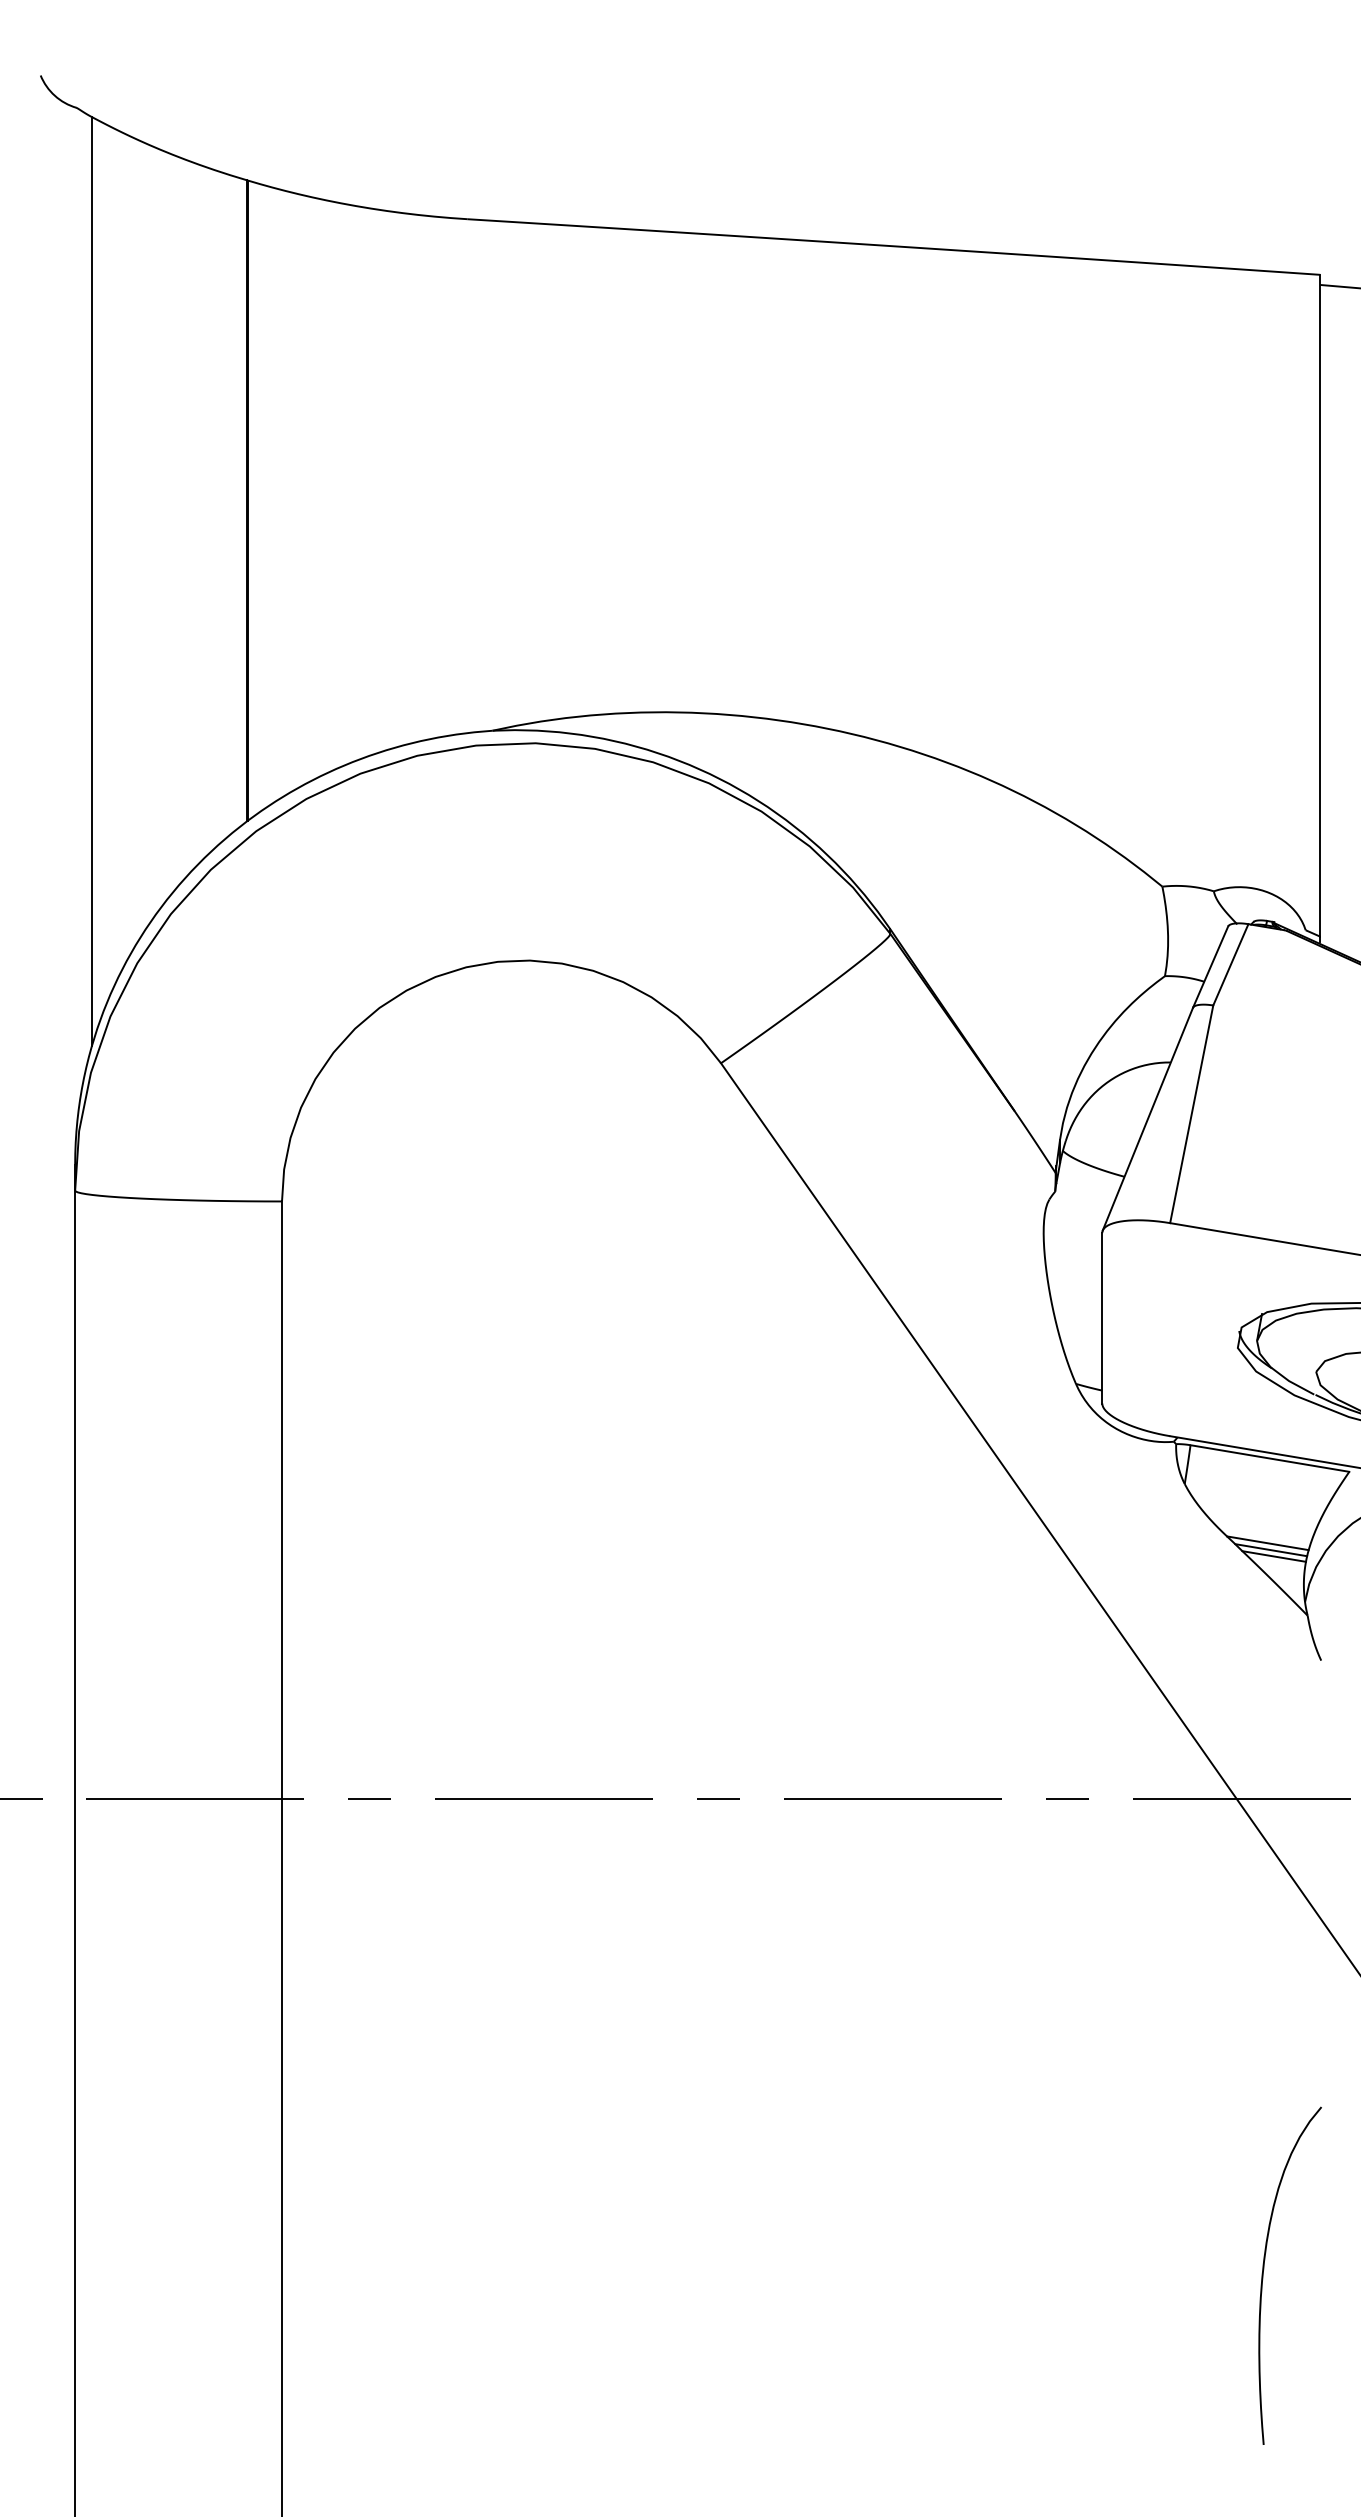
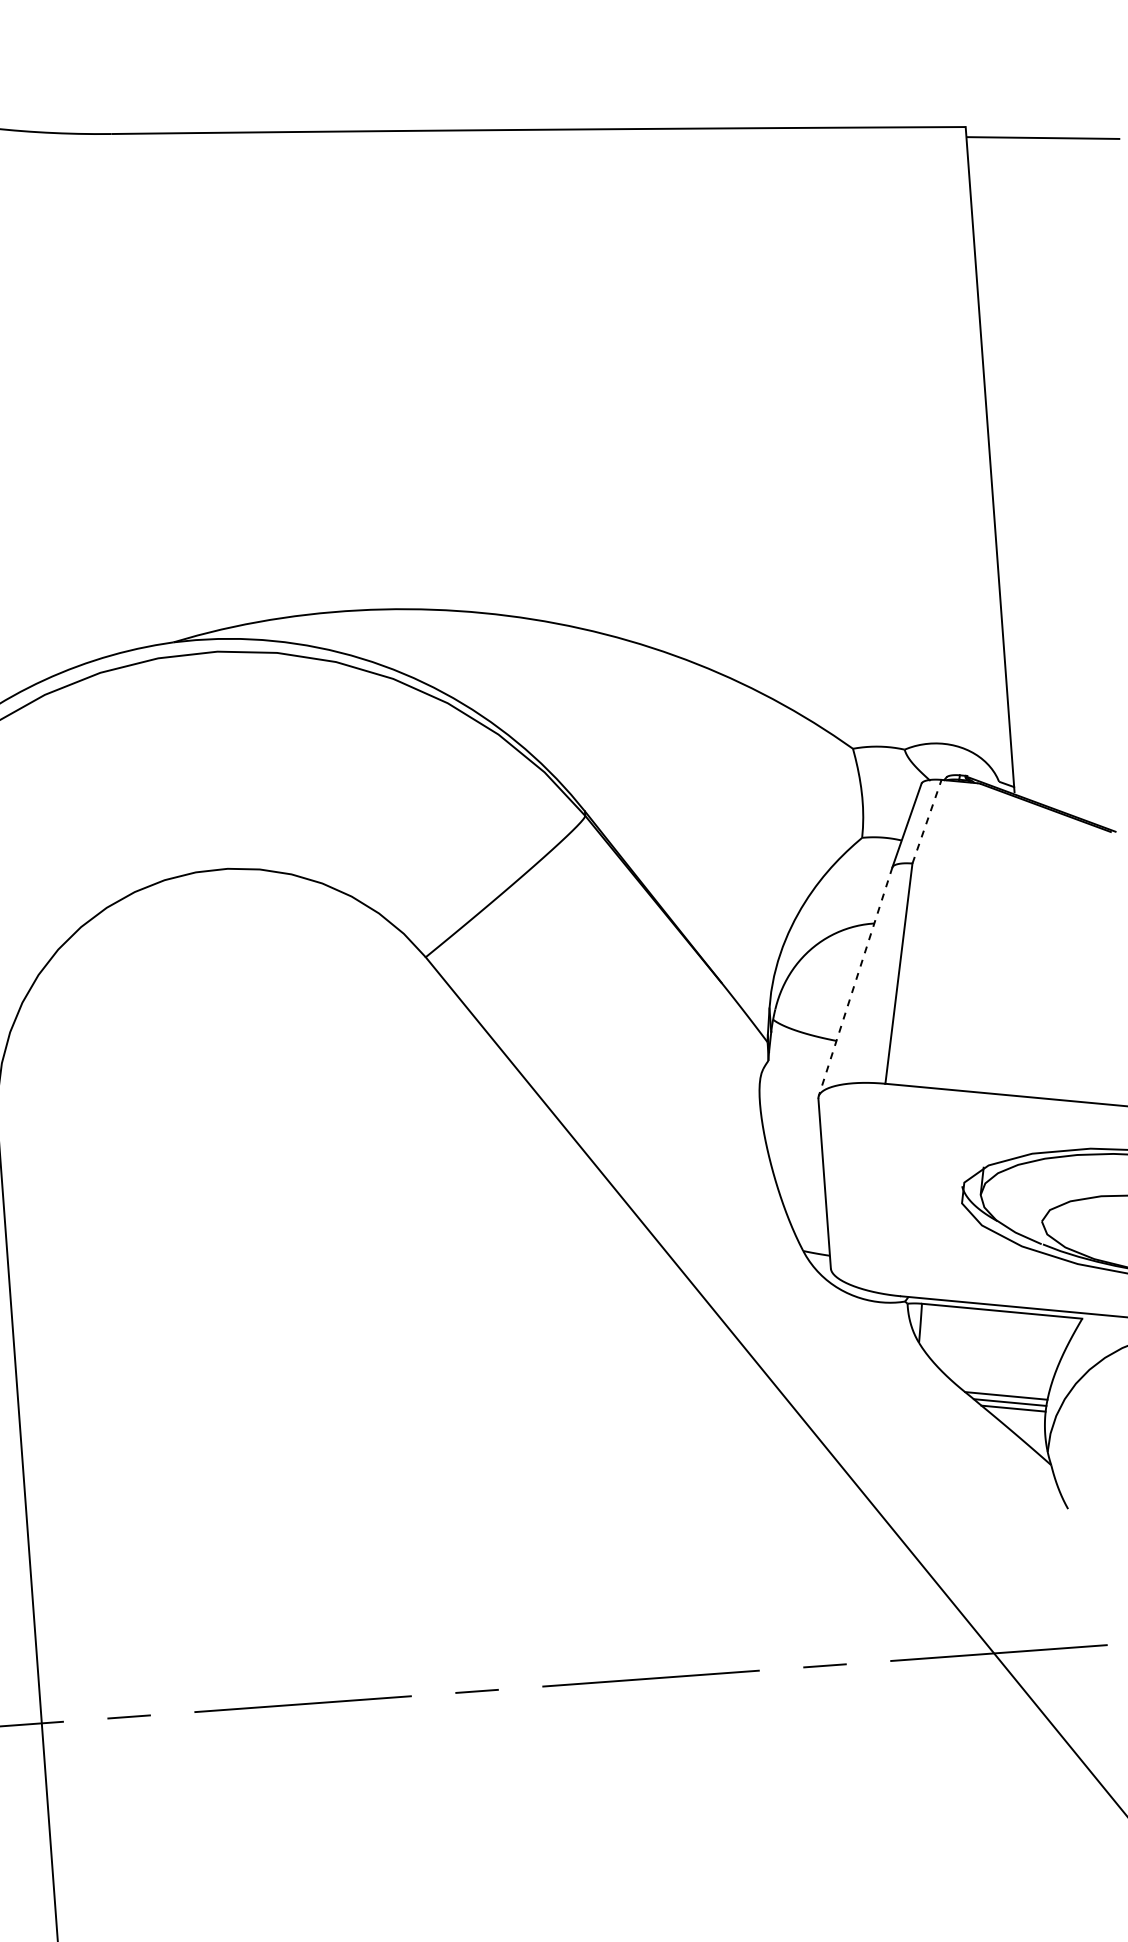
line: (1231, 964) -> (927, 821), solid -> dashed
line: (1147, 1119) -> (855, 982), solid -> dashed

